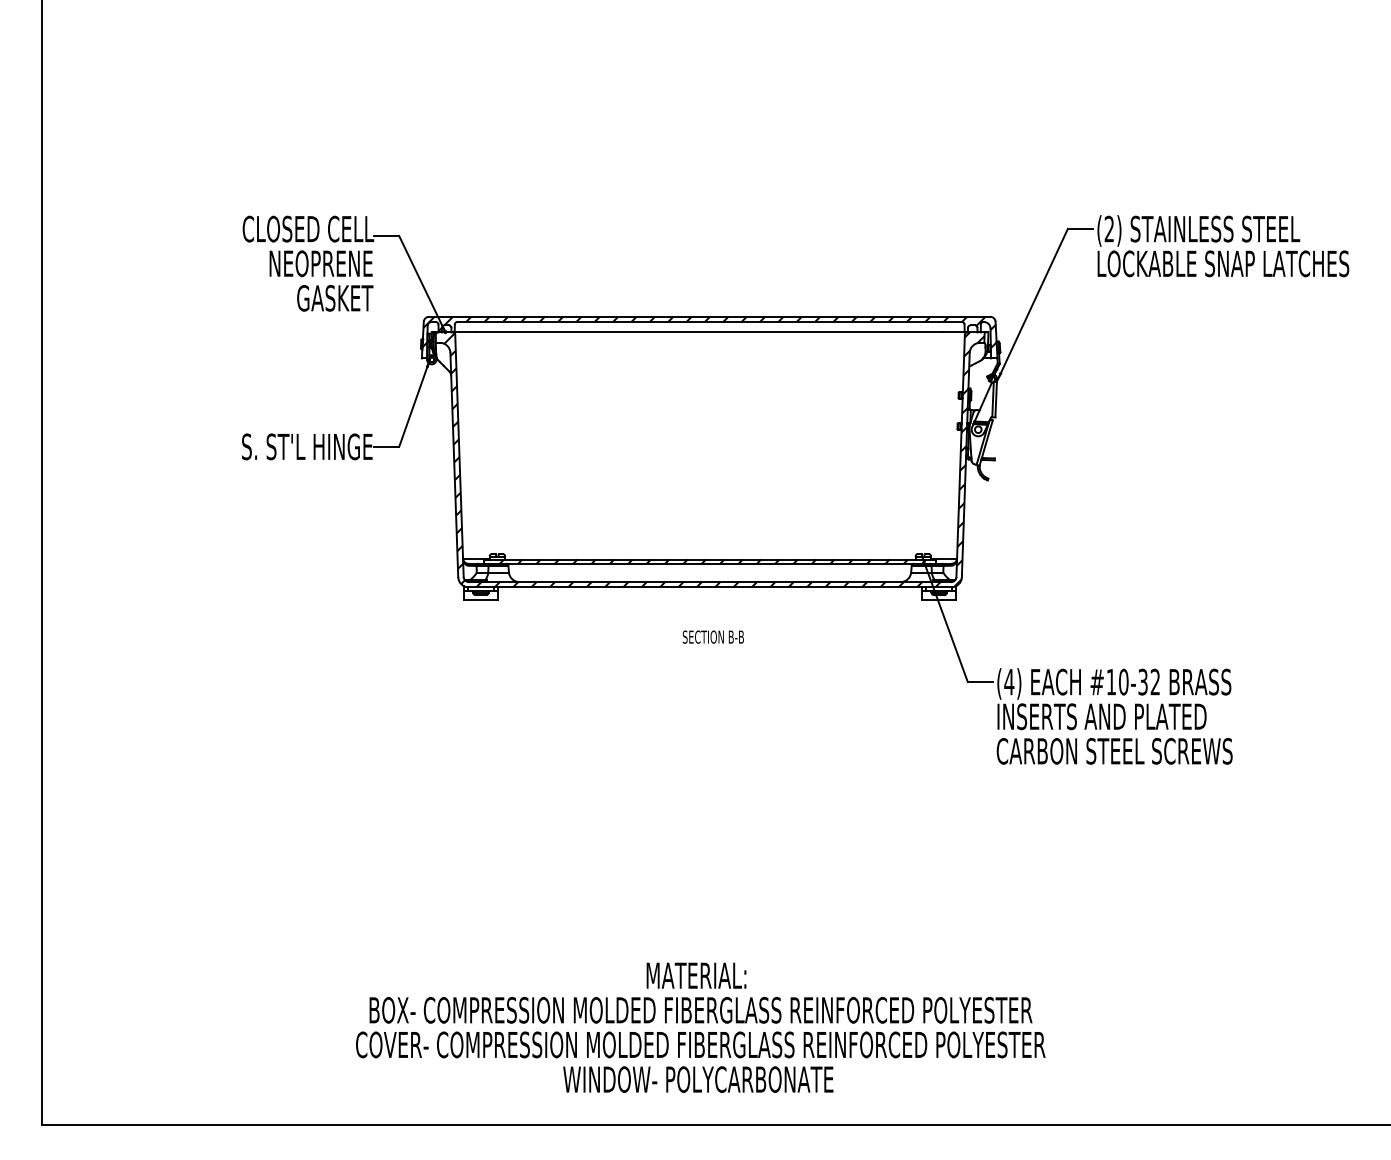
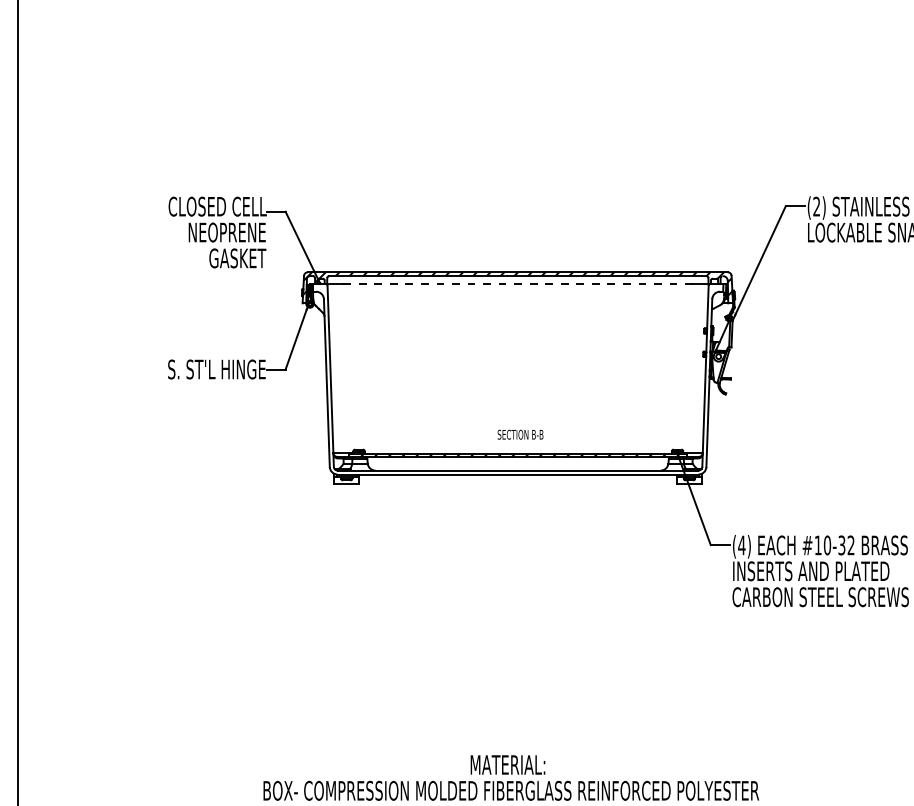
line: (710, 332) -> (518, 283), solid -> dashed
hatch: (709, 459) -> (517, 378), removed
text: (712, 636) -> (519, 434), moved

